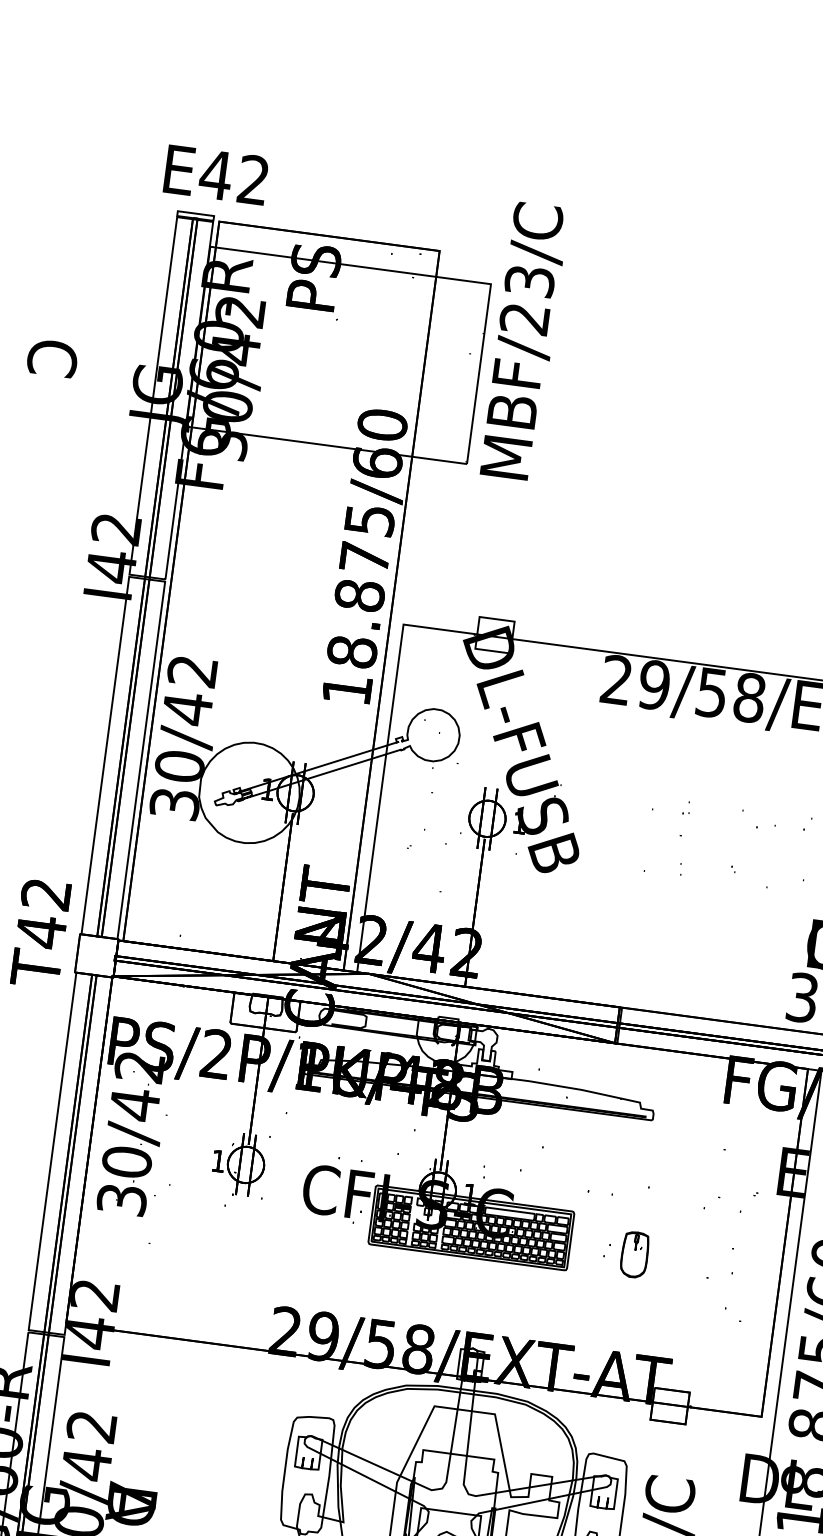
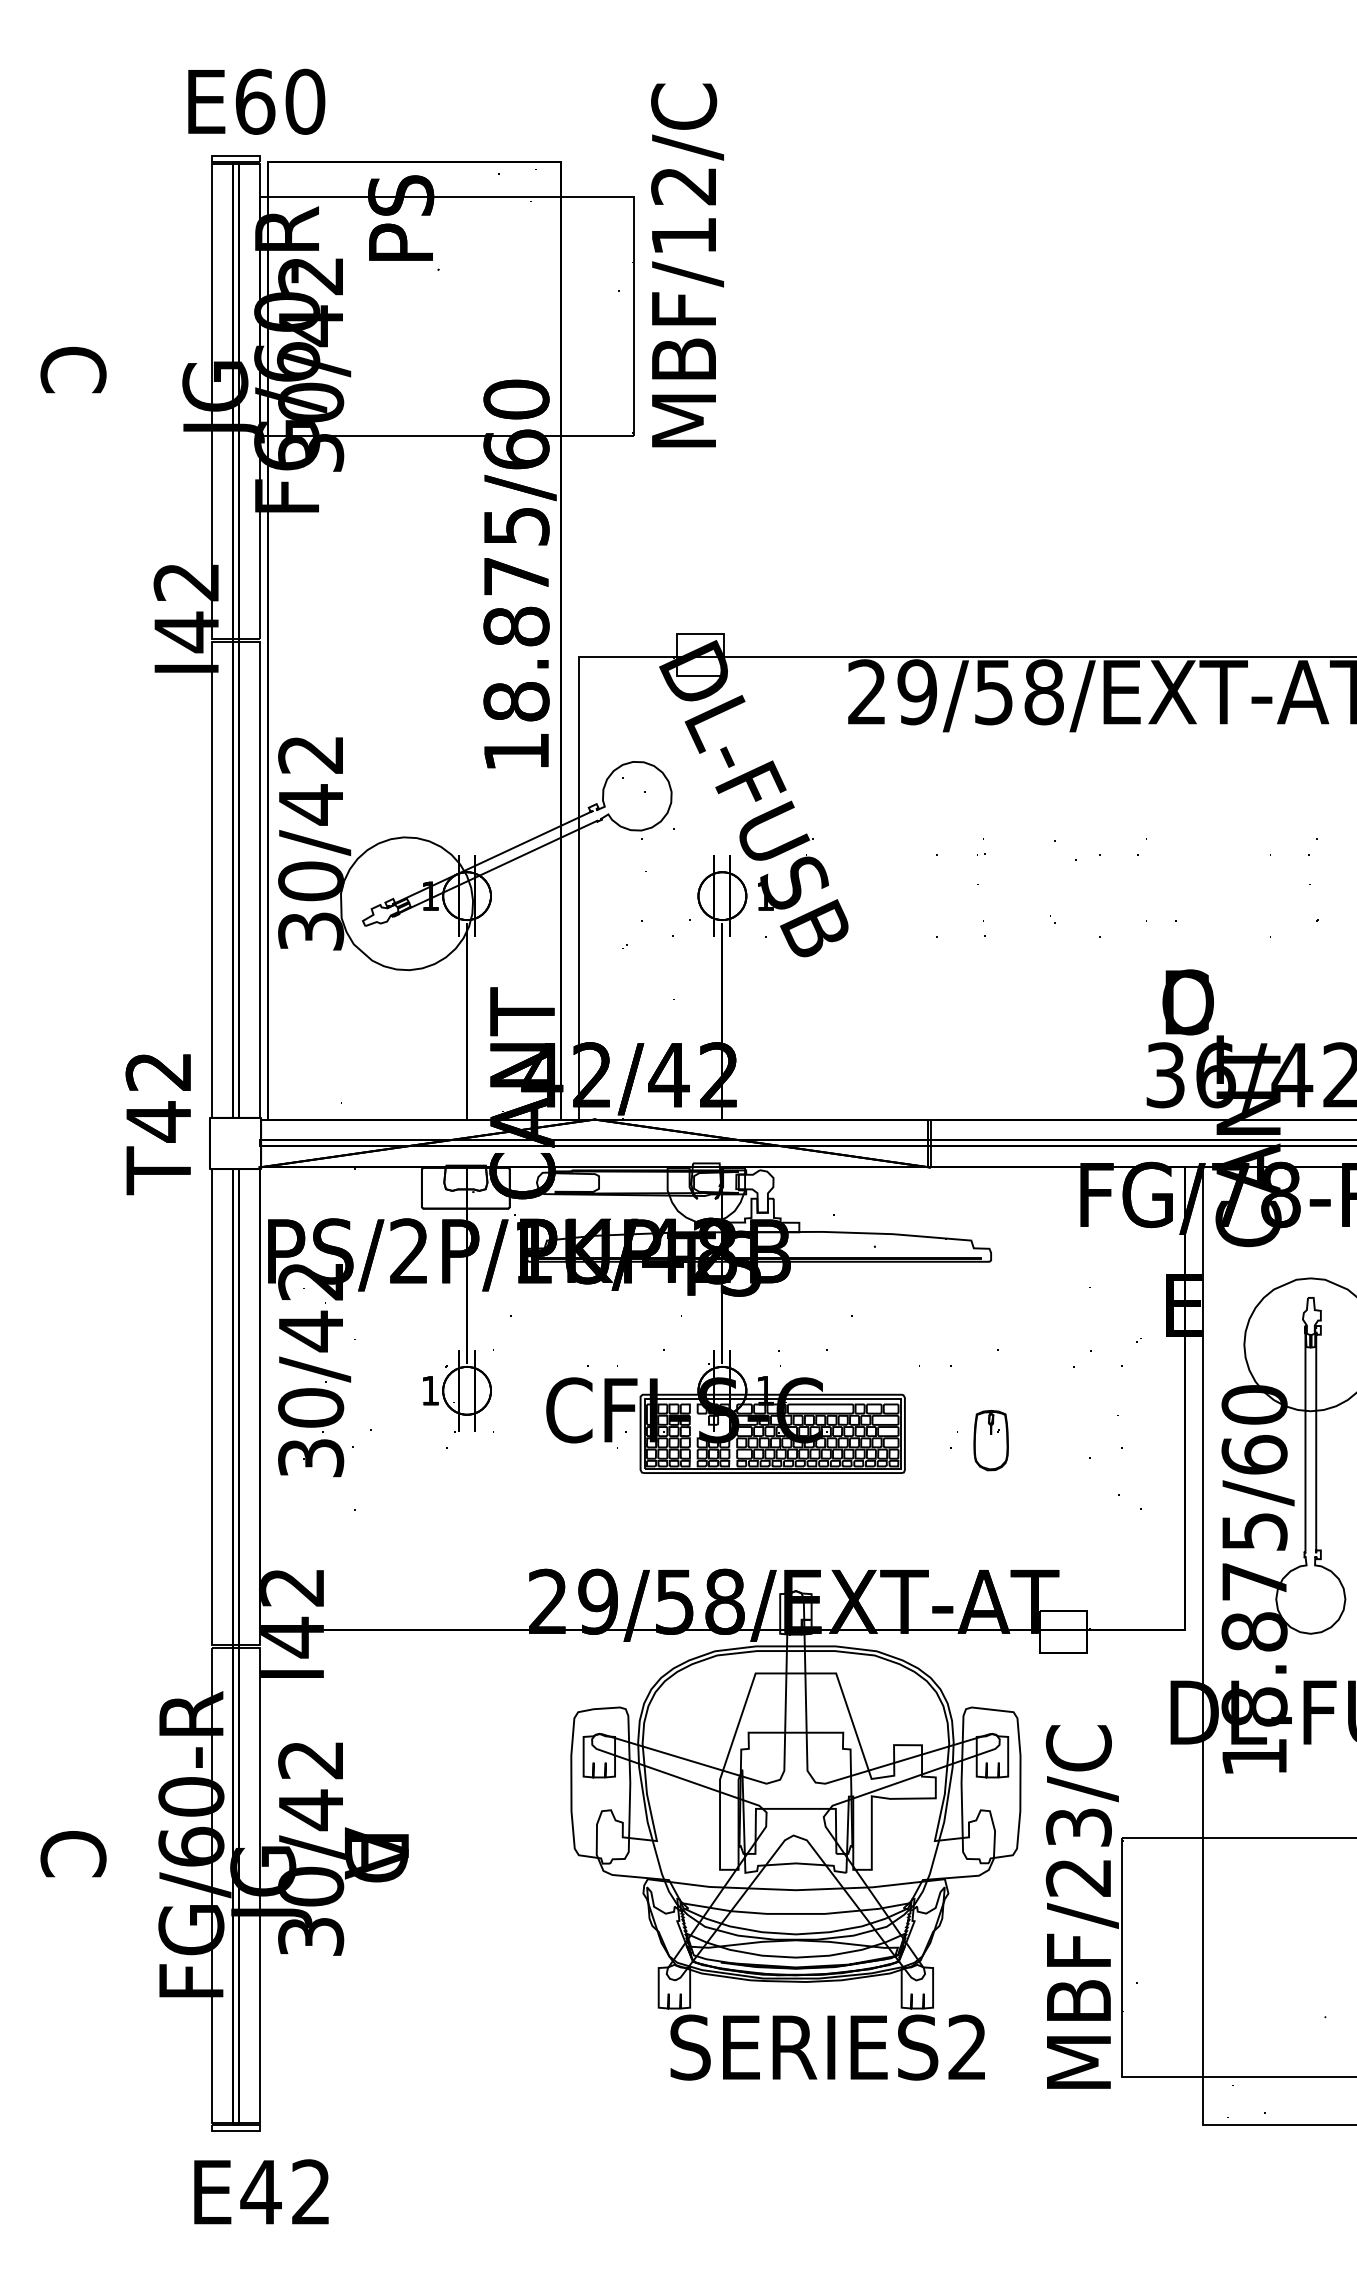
text: (234, 177) -> (279, 101), E42 -> E60
text: (527, 300) -> (684, 211), MBF/23/C -> MBF/12/C

